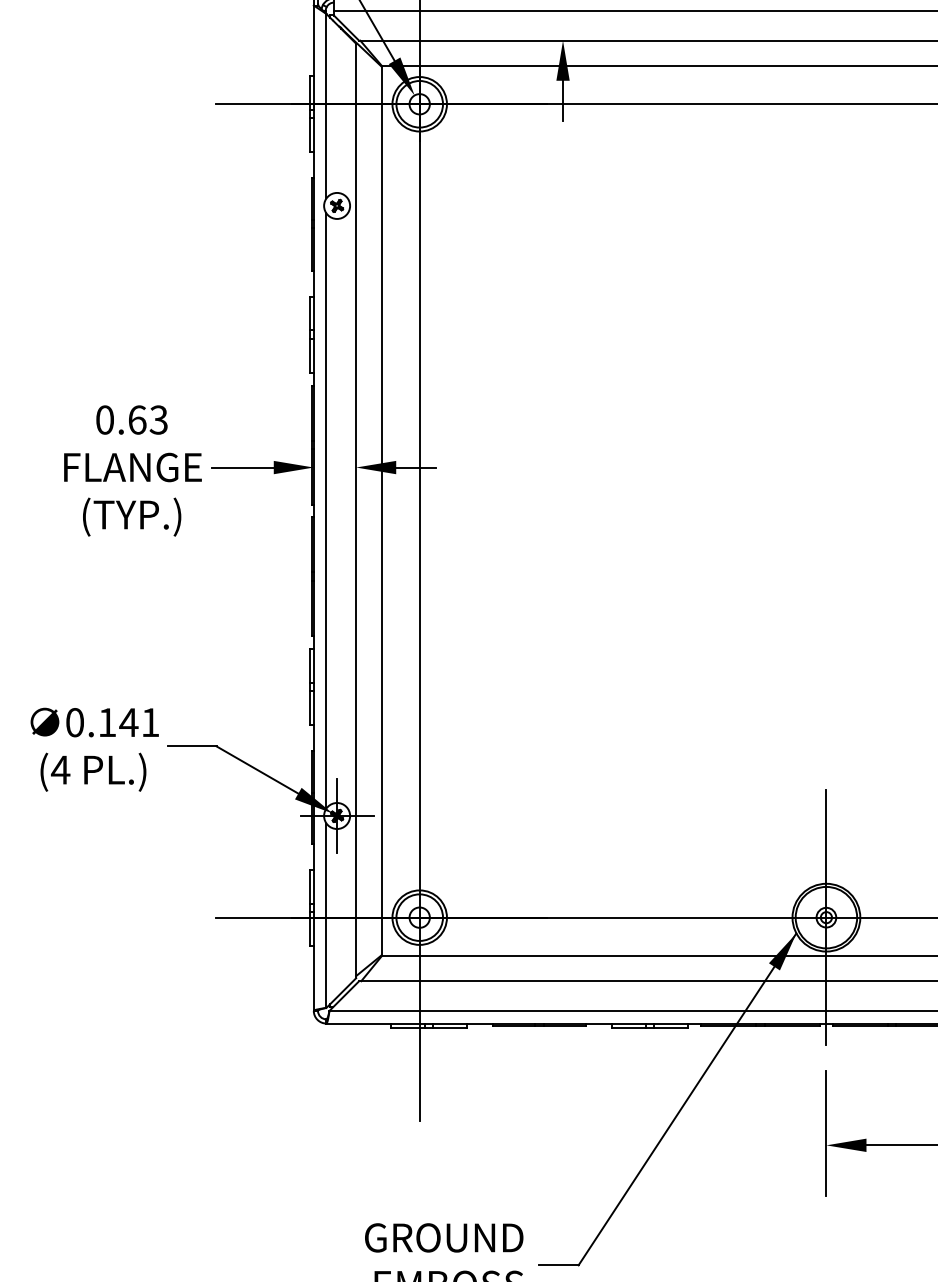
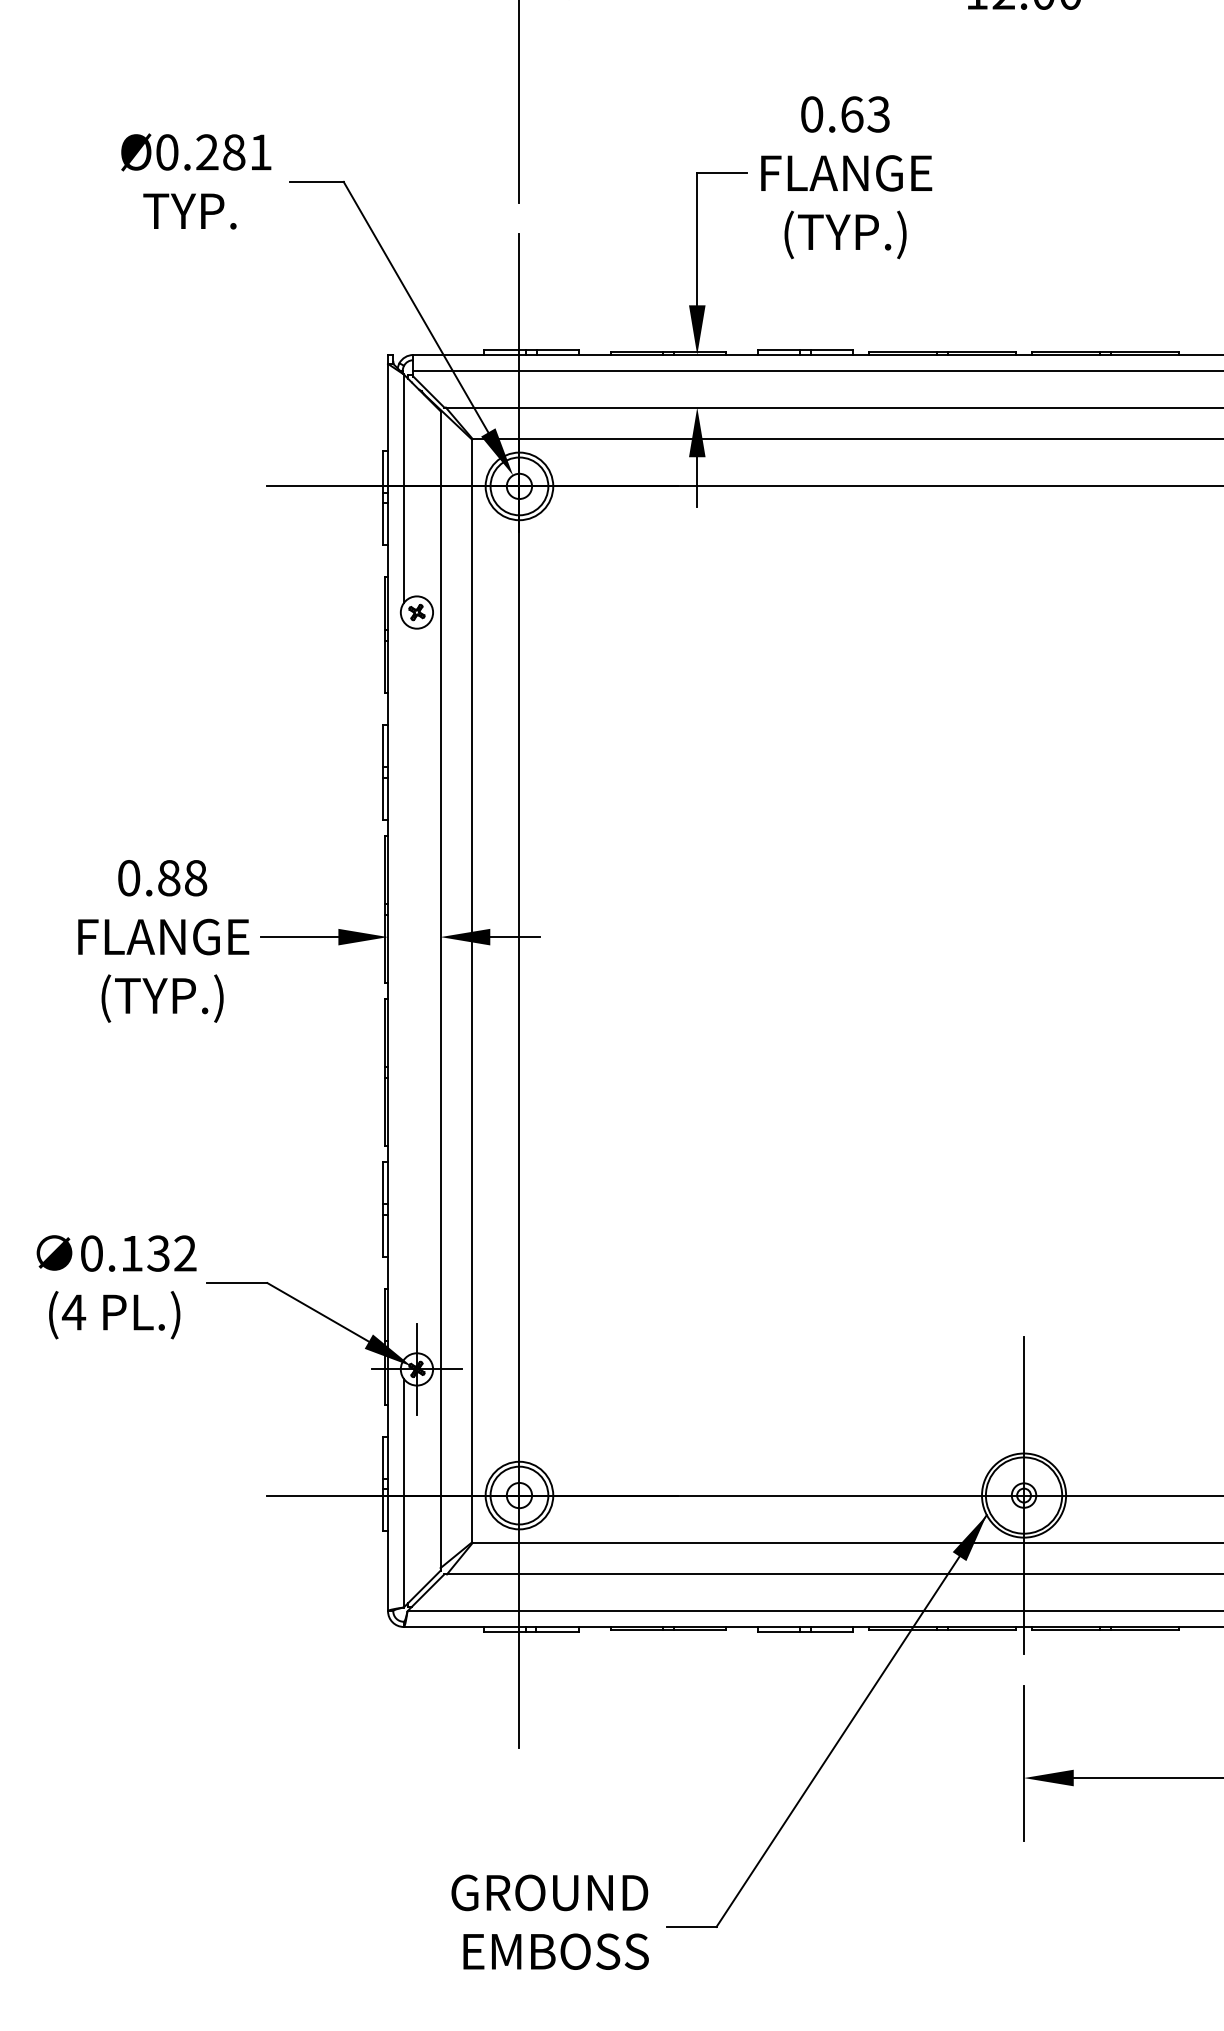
text: (148, 420) -> (182, 878), 0.63 -> 0.88
line: (326, 510) -> (403, 990), removed
text: (139, 722) -> (171, 1253), 0.141 -> 0.132

